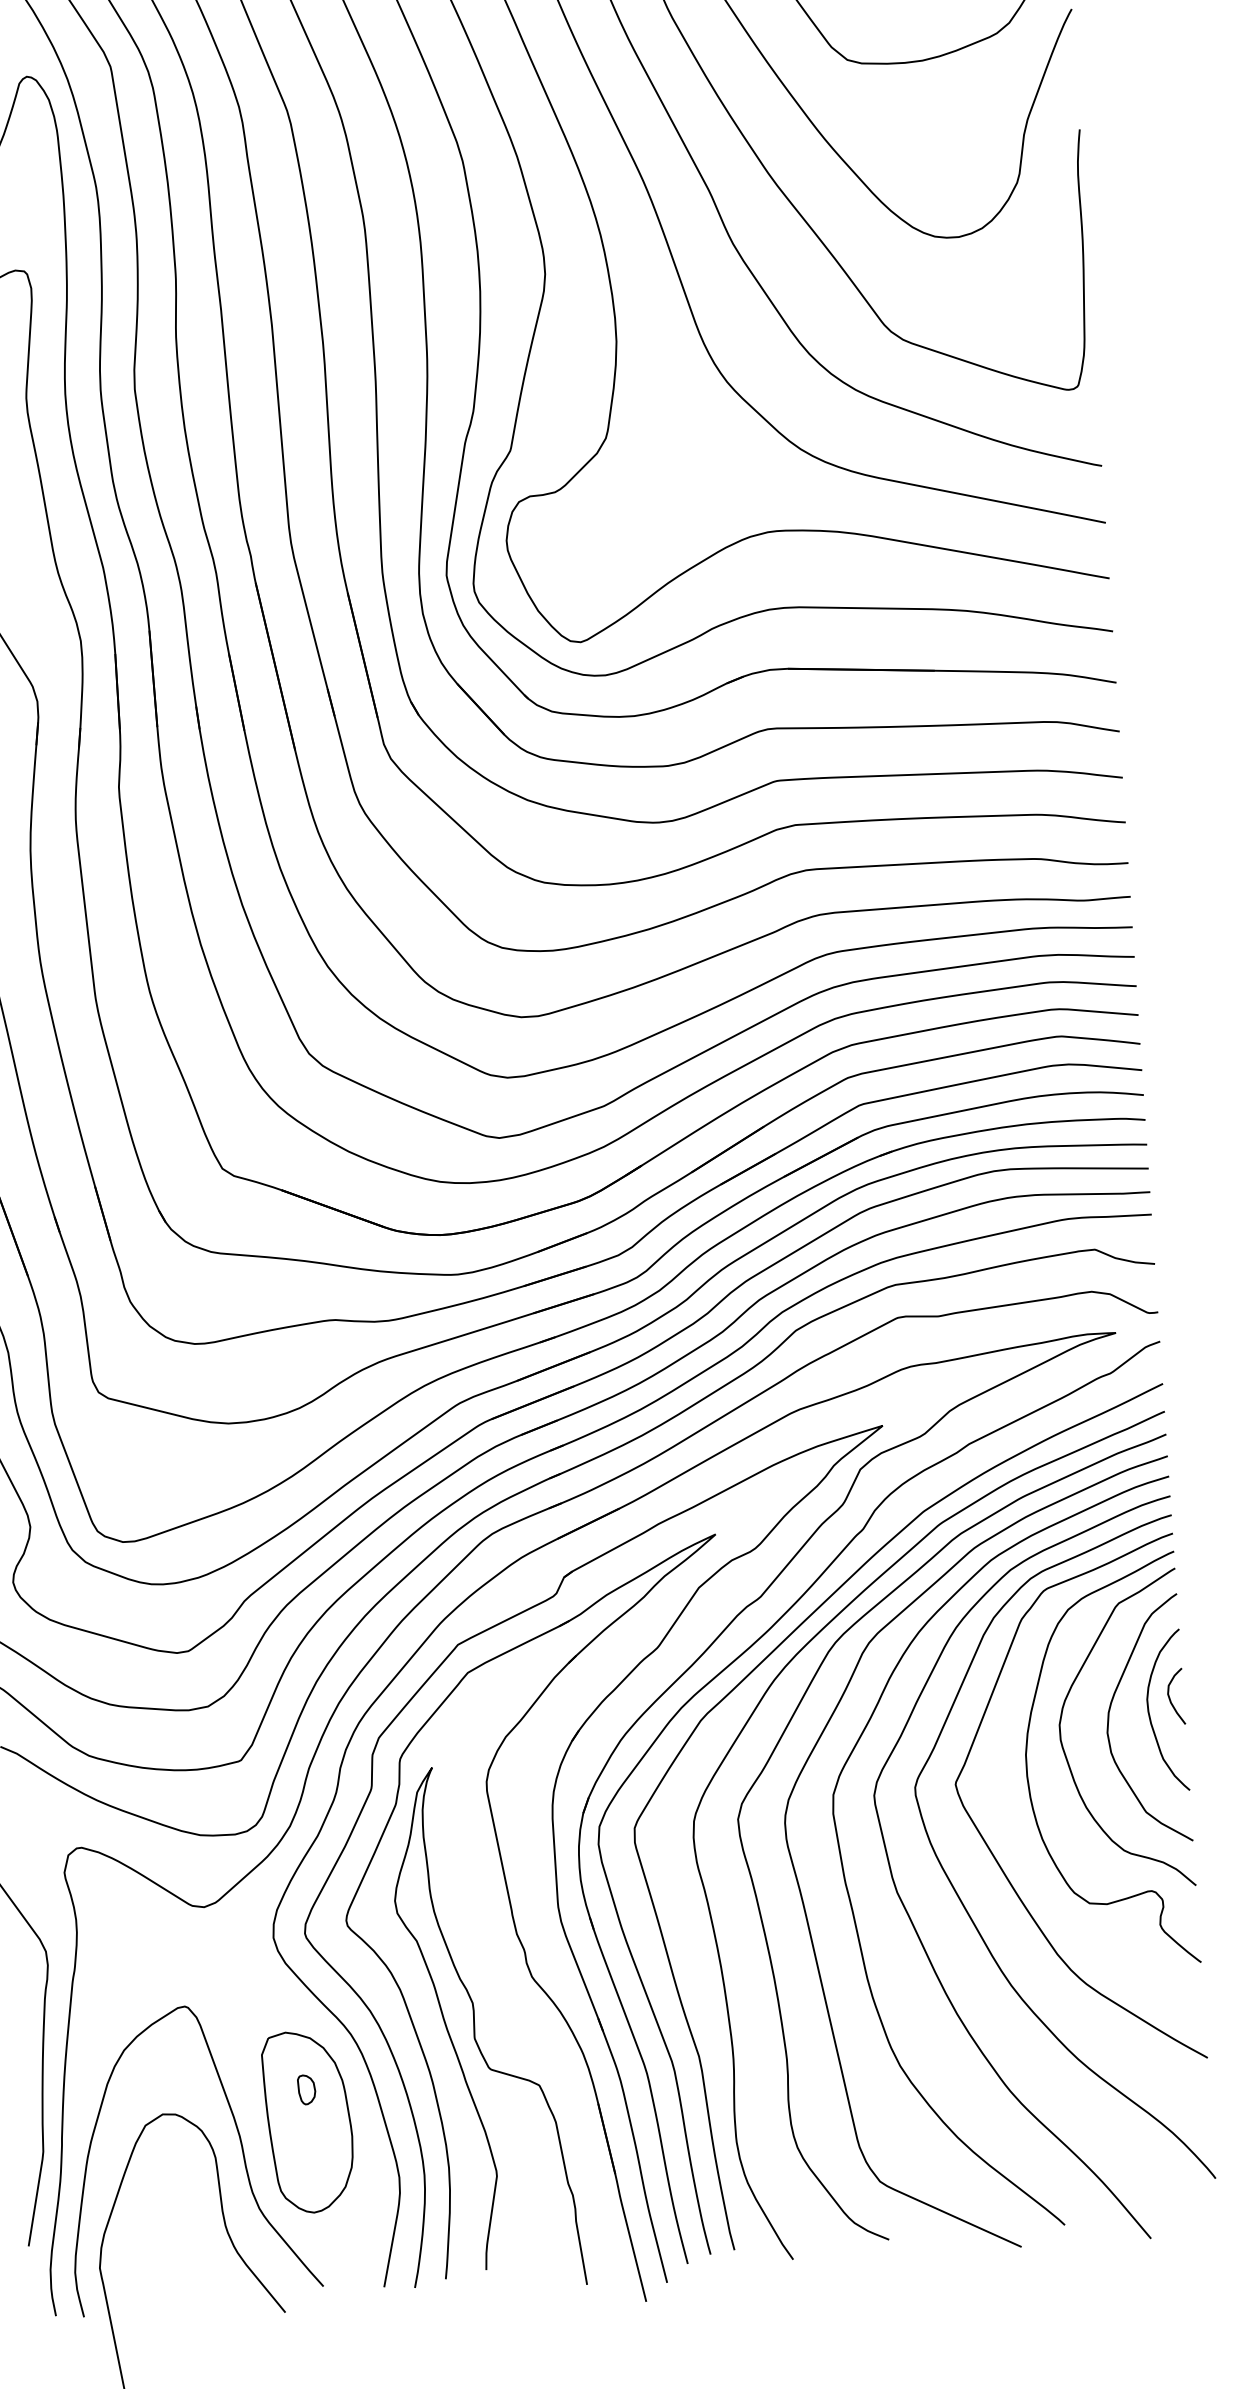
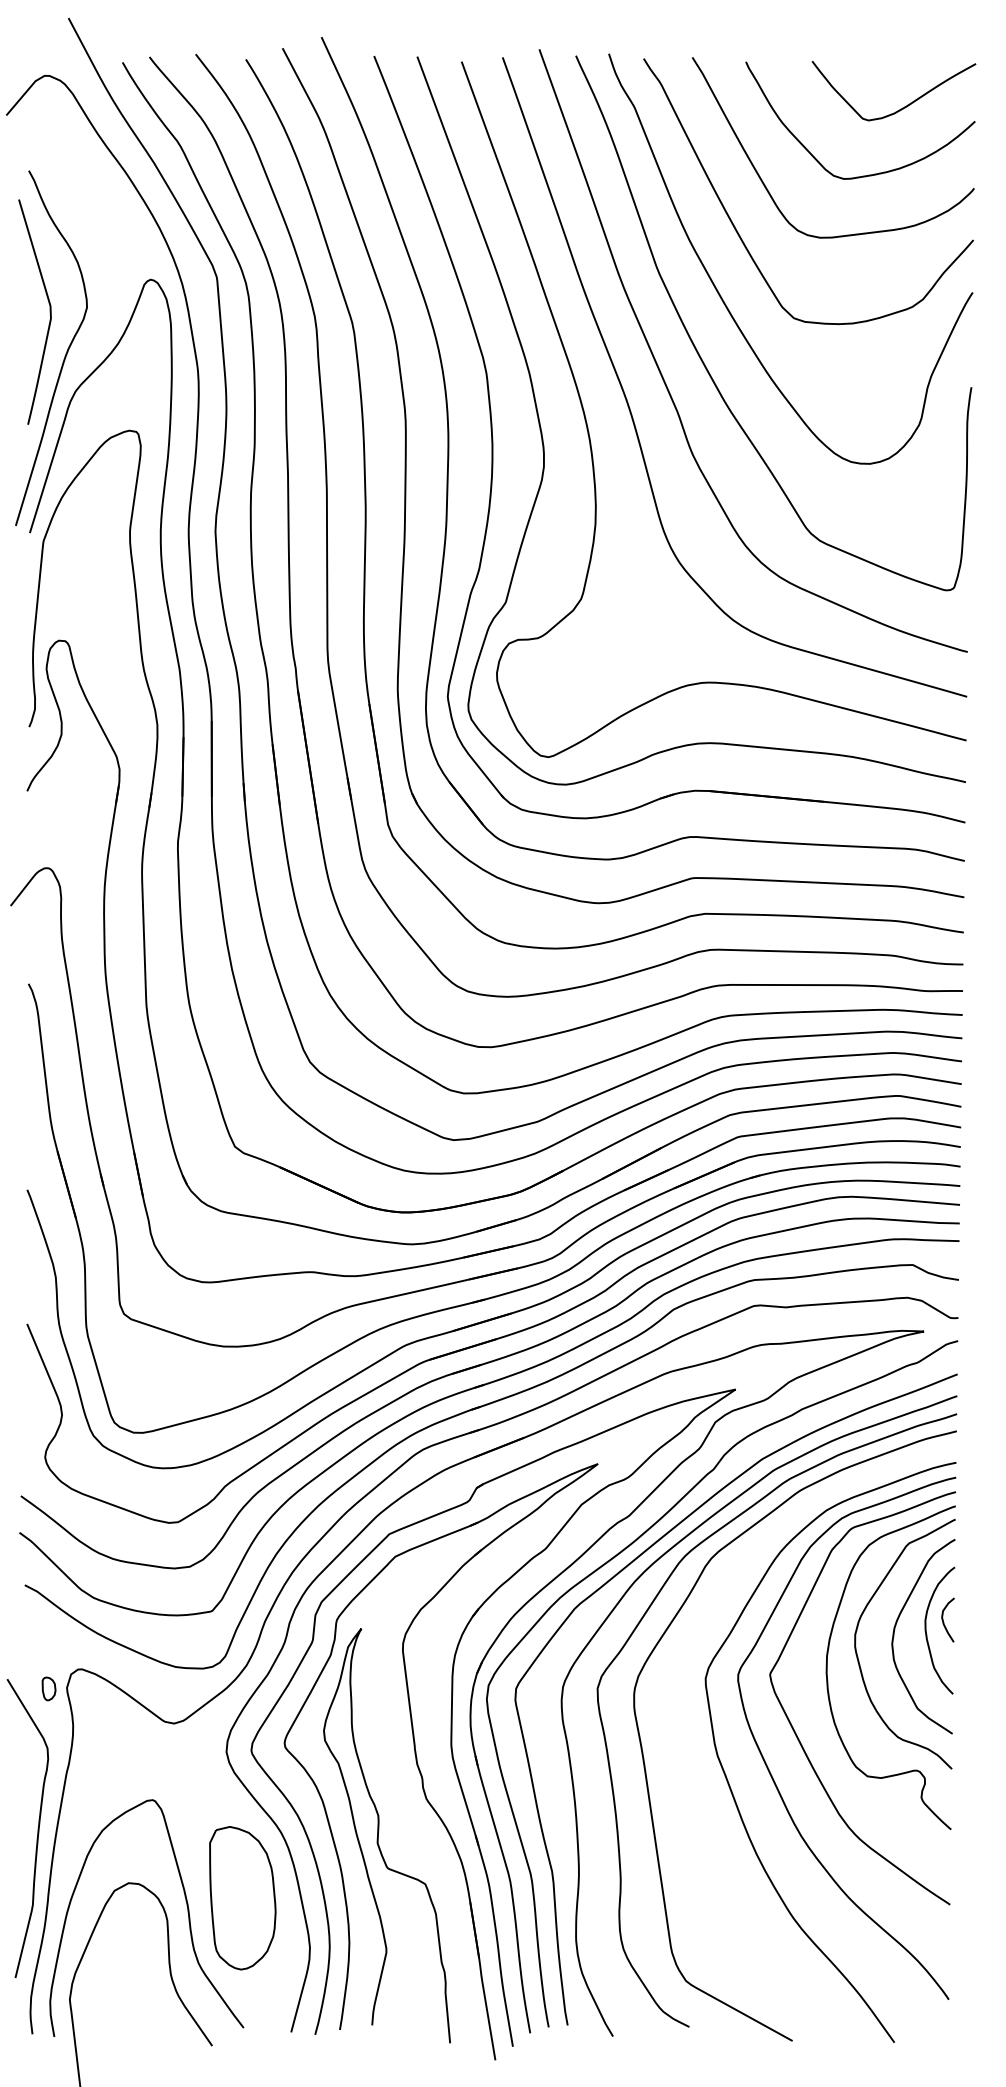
curve: (851, 1900) -> (681, 1759), removed
part: (306, 2089) -> (48, 1688), moved

